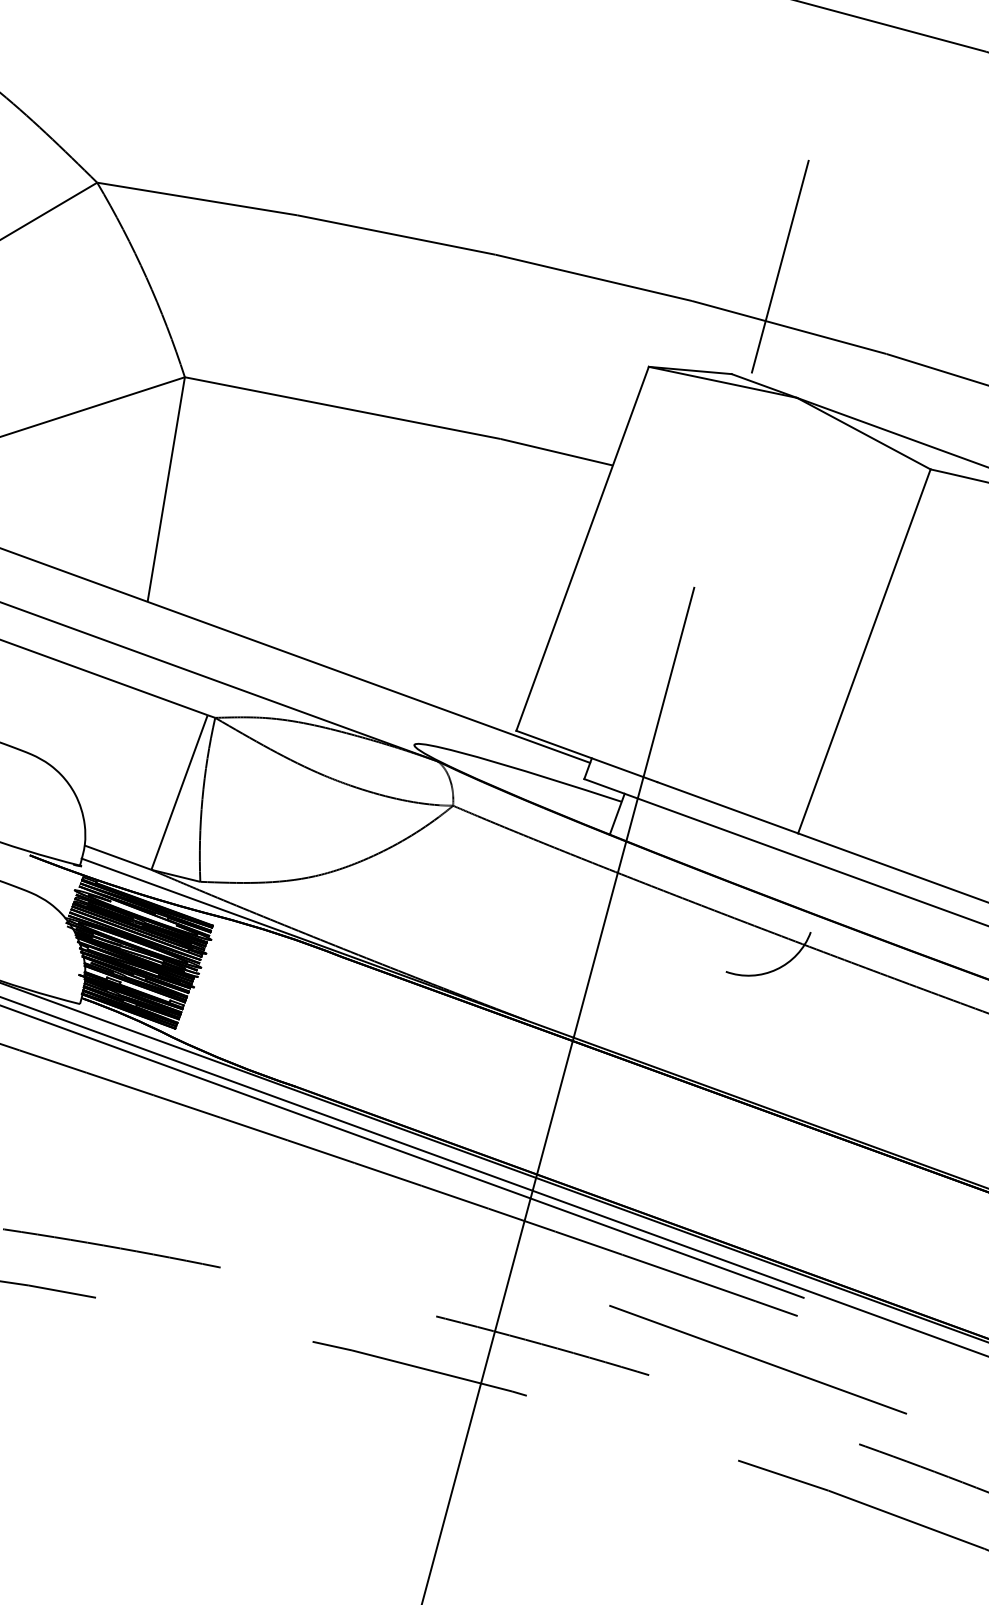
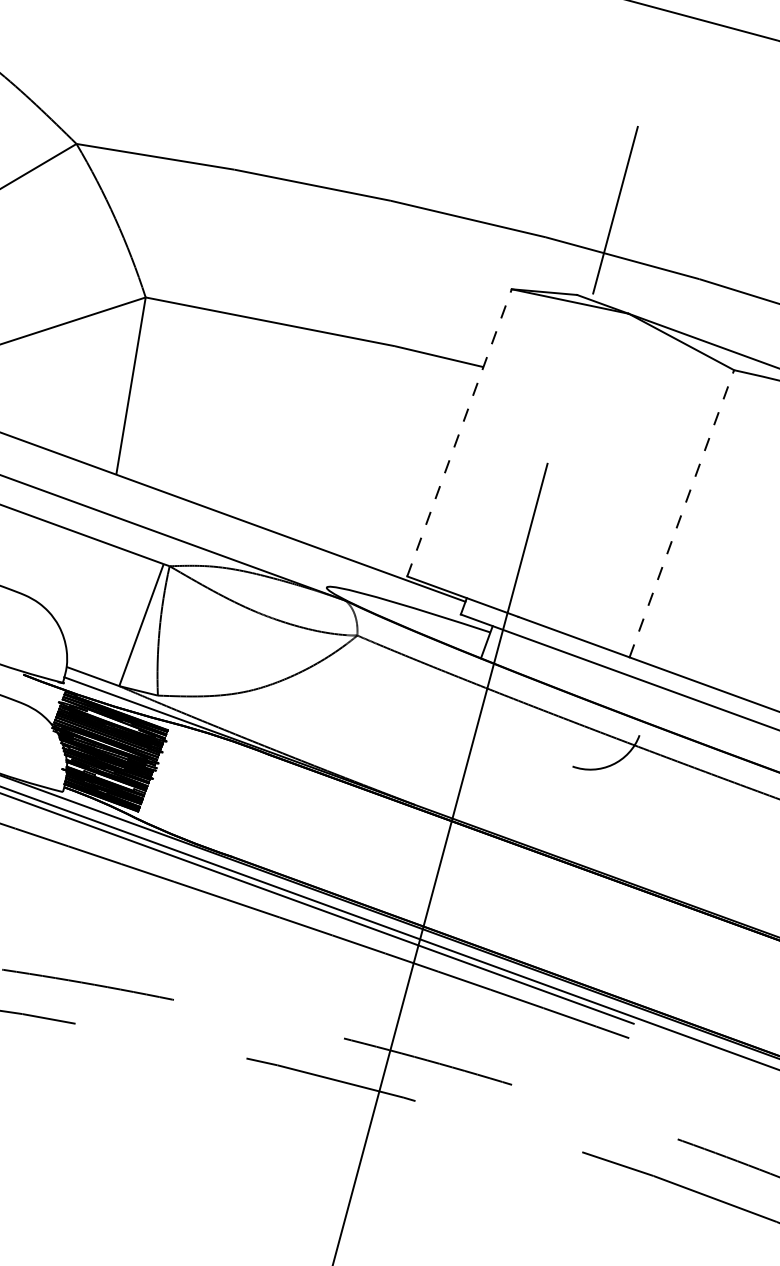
line: (582, 548) -> (459, 432), solid -> dashed
line: (863, 651) -> (681, 513), solid -> dashed
line: (757, 1359) -> (597, 1072), removed

